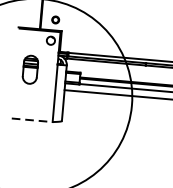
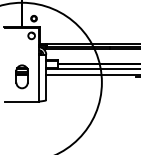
part: (29, 69) -> (21, 76), moved
line: (32, 120) -> (22, 101), dashed -> solid

